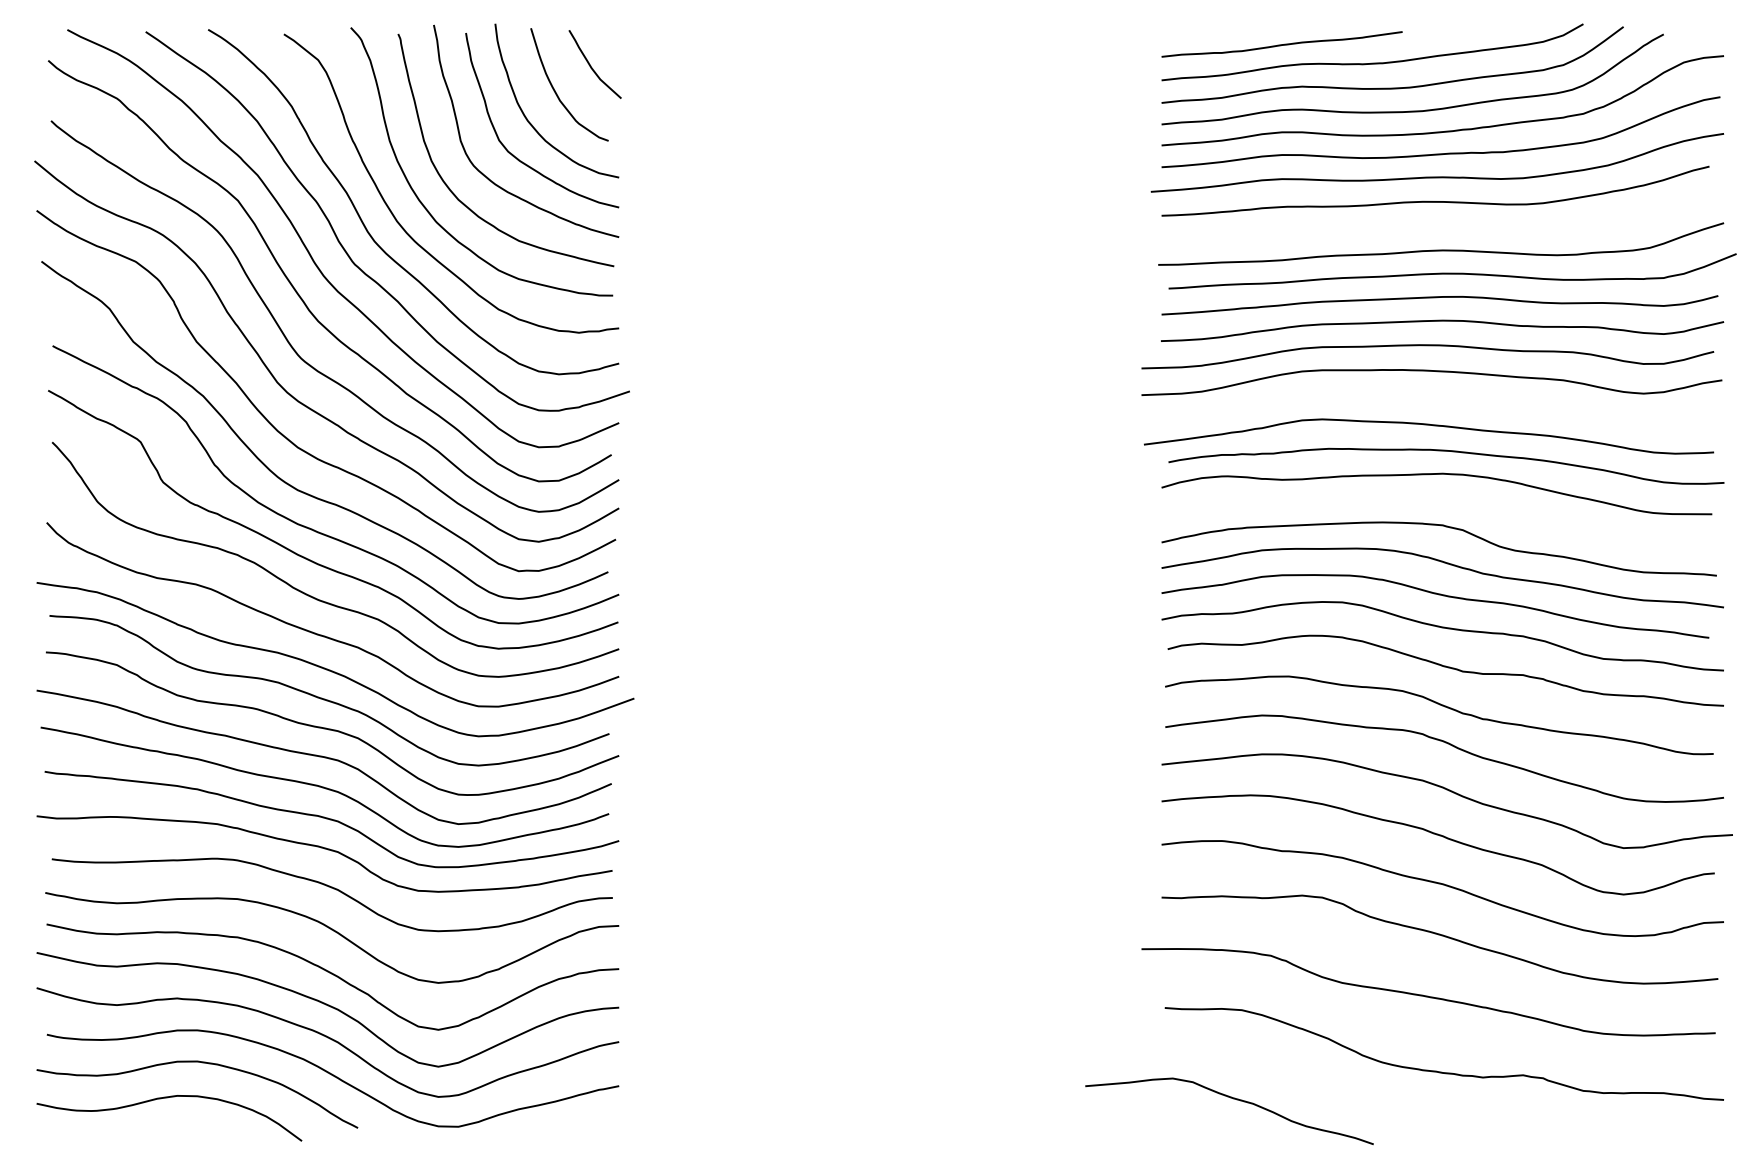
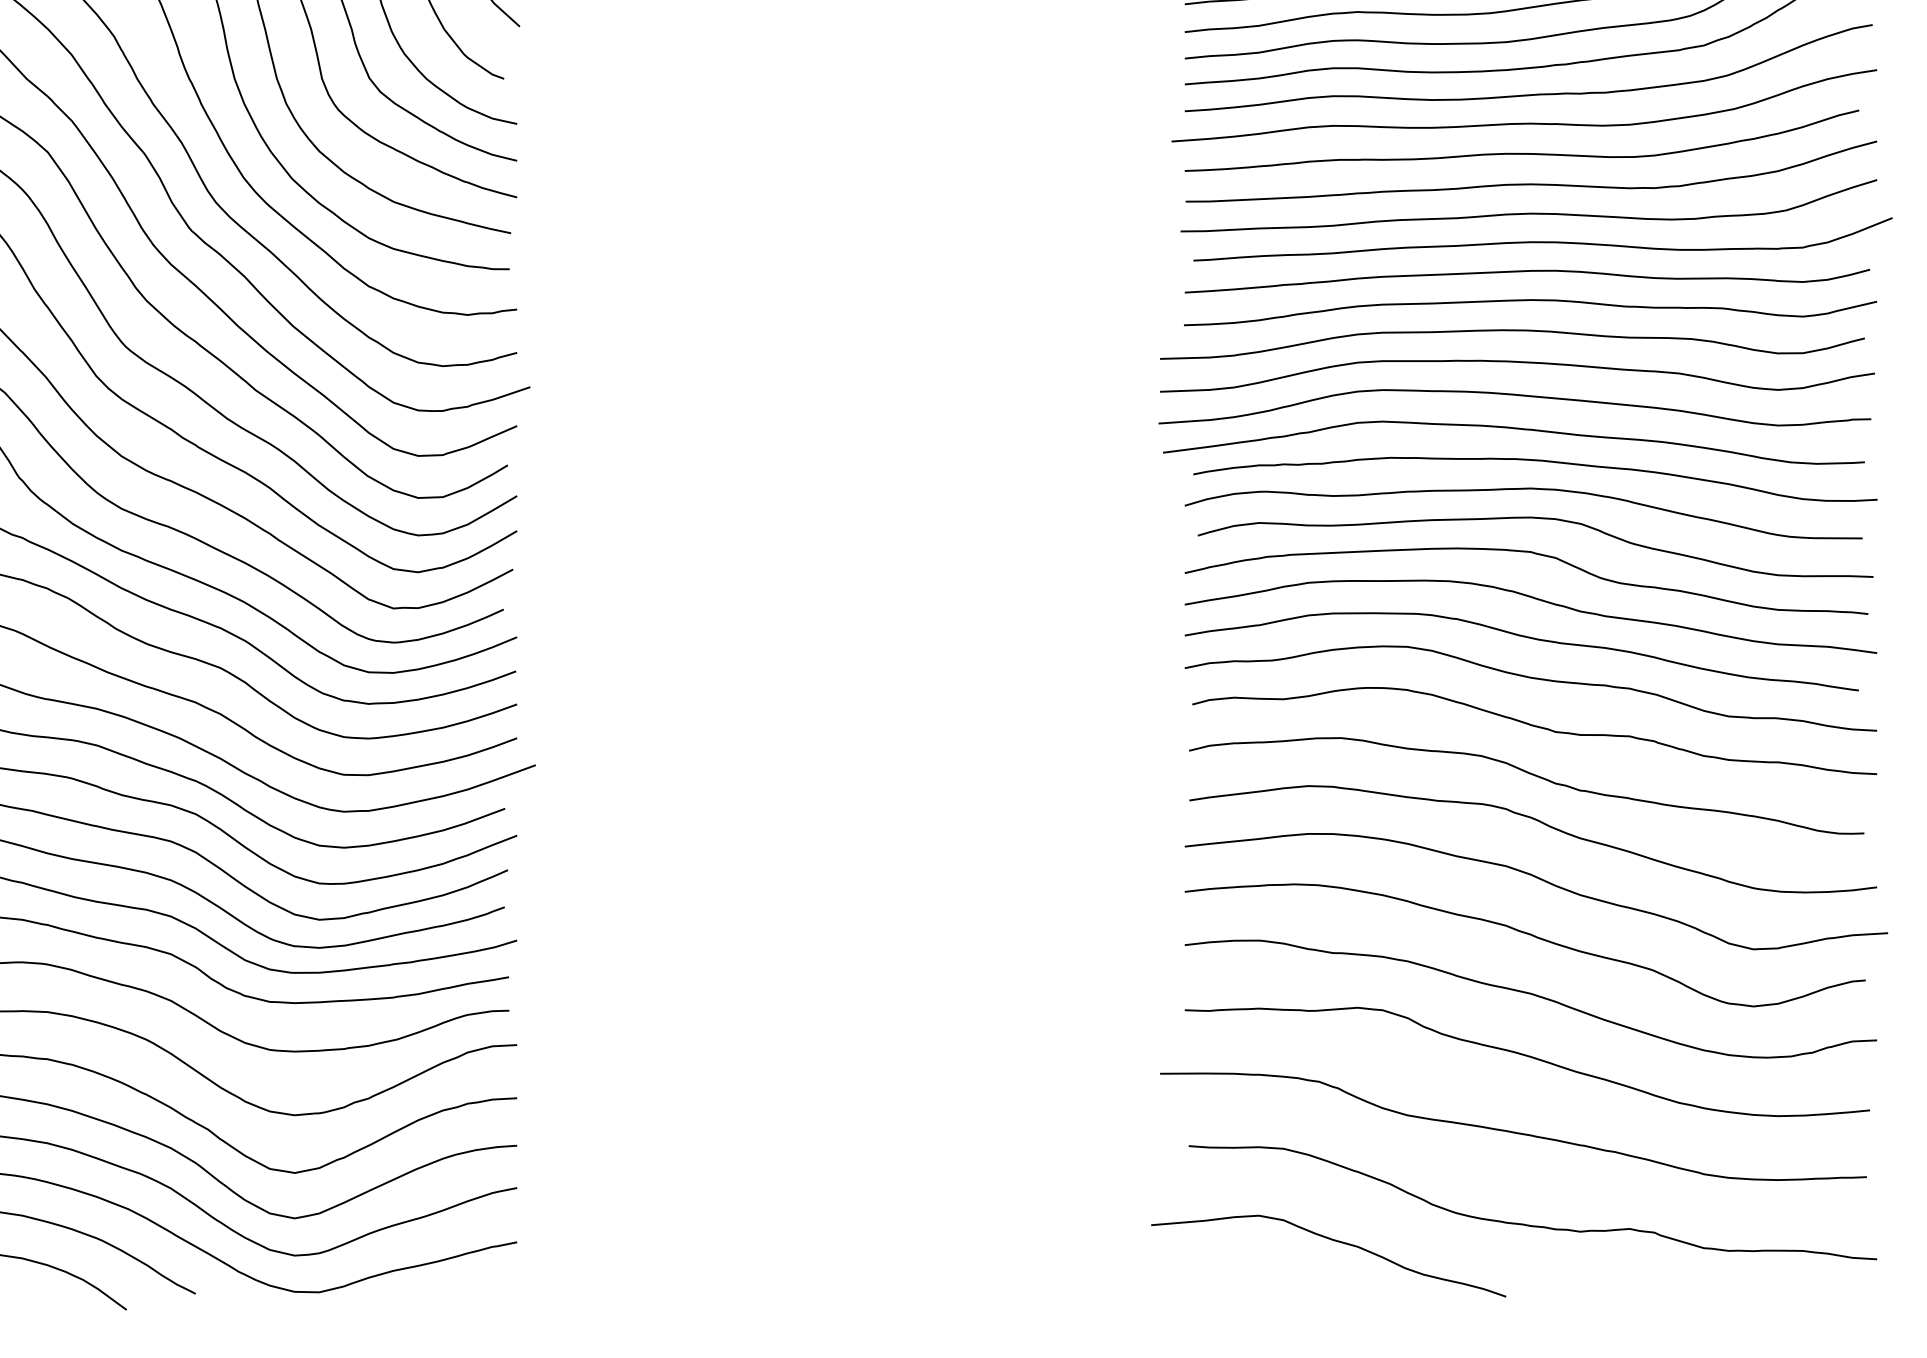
curve: (1443, 225) -> (1531, 182), added
curve: (1429, 398) -> (1514, 395), added
curve: (1446, 498) -> (1535, 518), added
curve: (1233, 1099) -> (1333, 1241), moved

